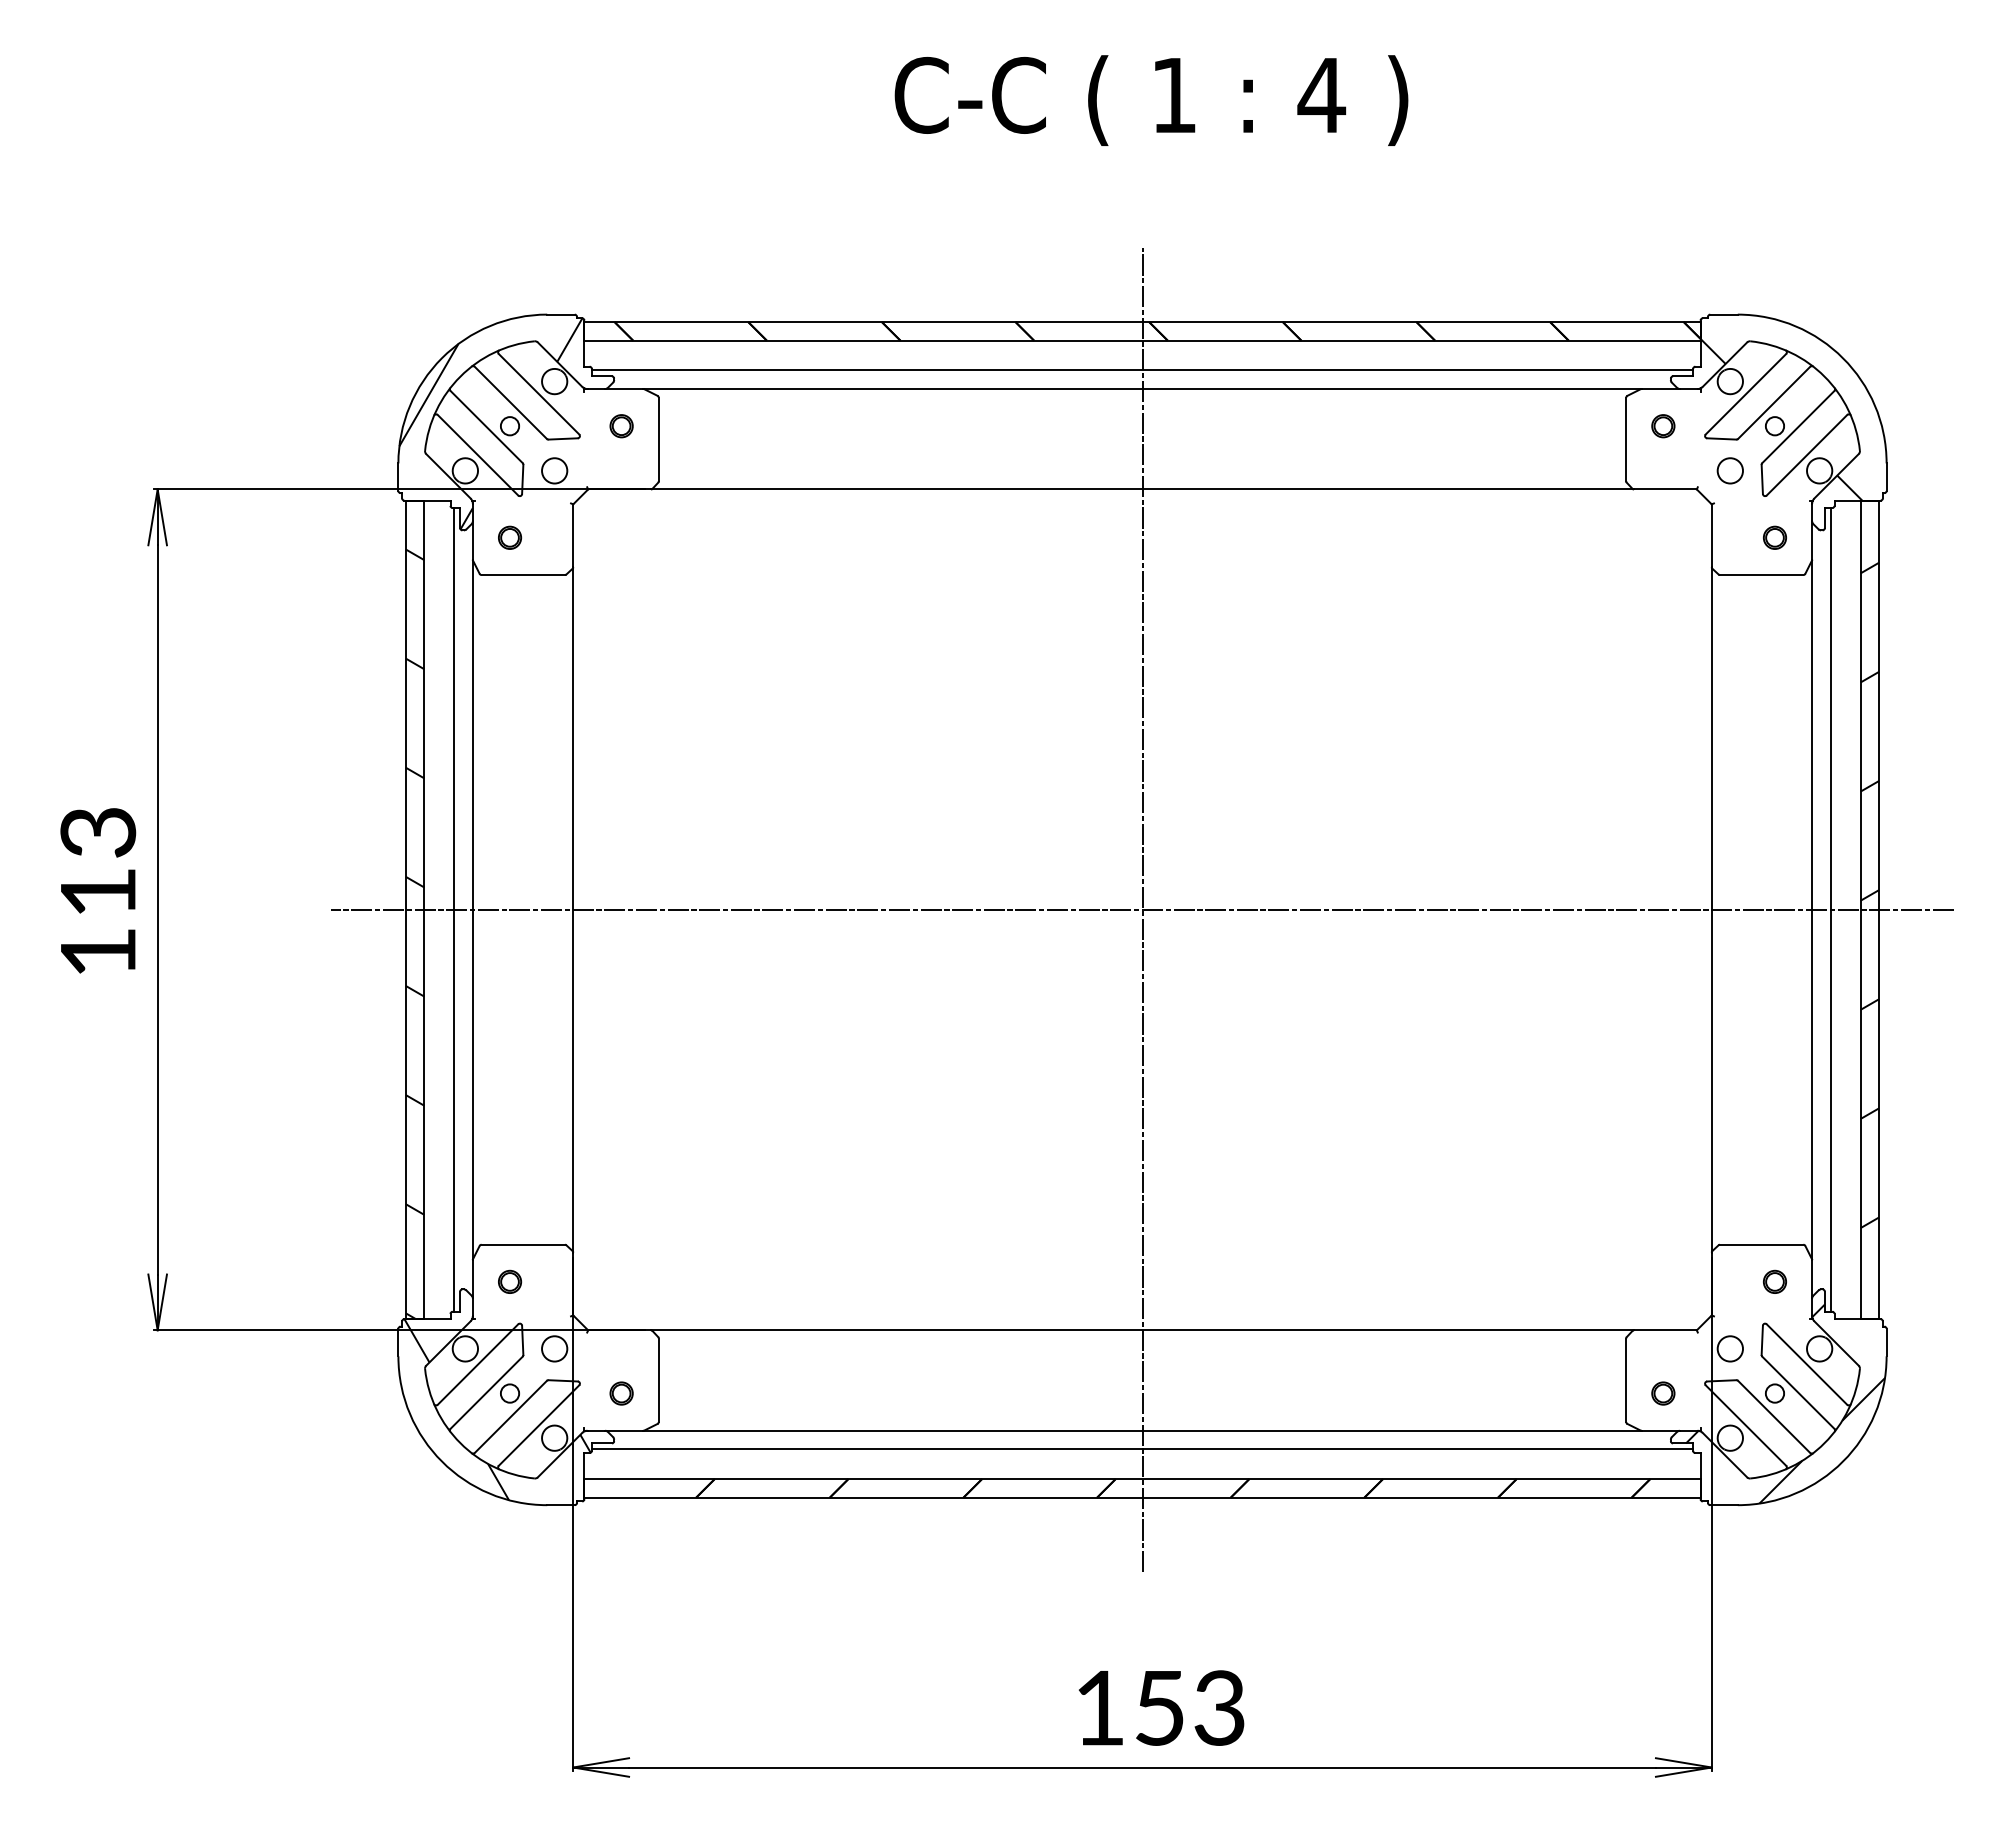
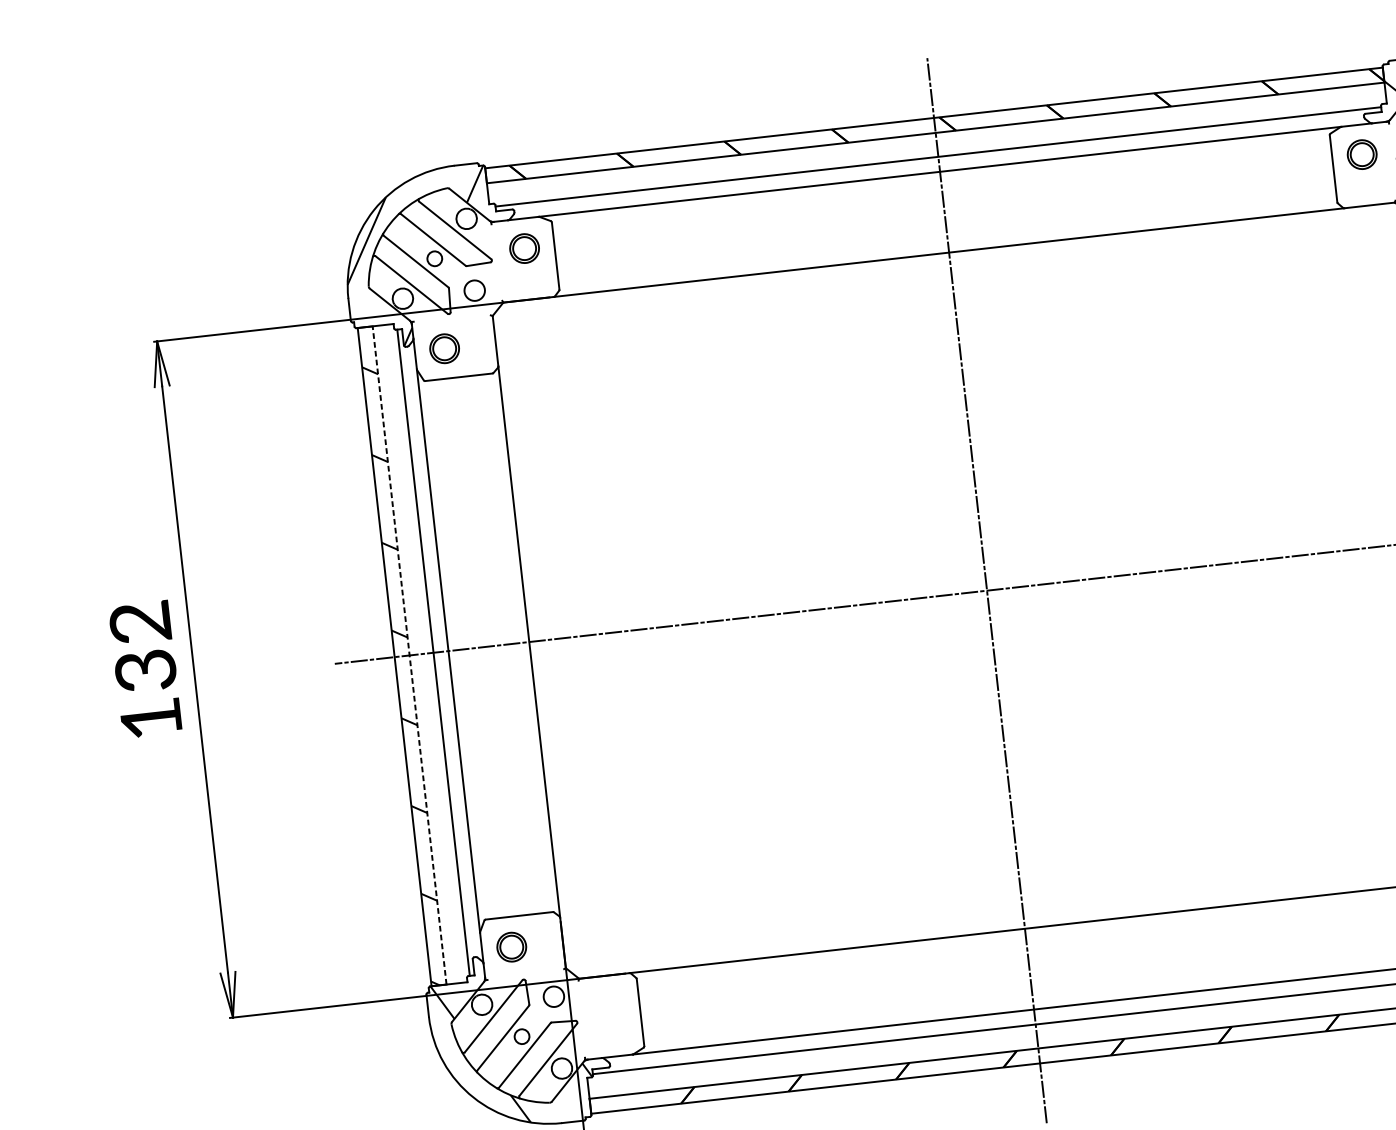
part: (621, 426) -> (524, 248), size x1.6
part: (1663, 426) -> (1362, 154), size x1.6
part: (510, 537) -> (445, 348), size x1.6
text: (98, 862) -> (143, 646), 113 -> 132
line: (424, 909) -> (409, 655), solid -> dashed
part: (510, 1281) -> (512, 946), size x1.6
part: (621, 1393) -> (611, 1026), removed

